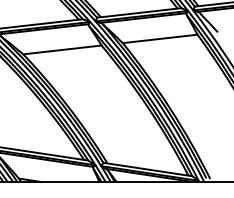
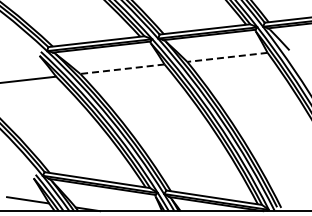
line: (160, 39) -> (227, 57), solid -> dashed
line: (61, 50) -> (121, 69), solid -> dashed

